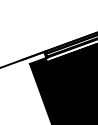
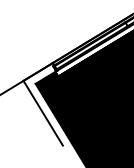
line: (30, 85) -> (42, 112), added

